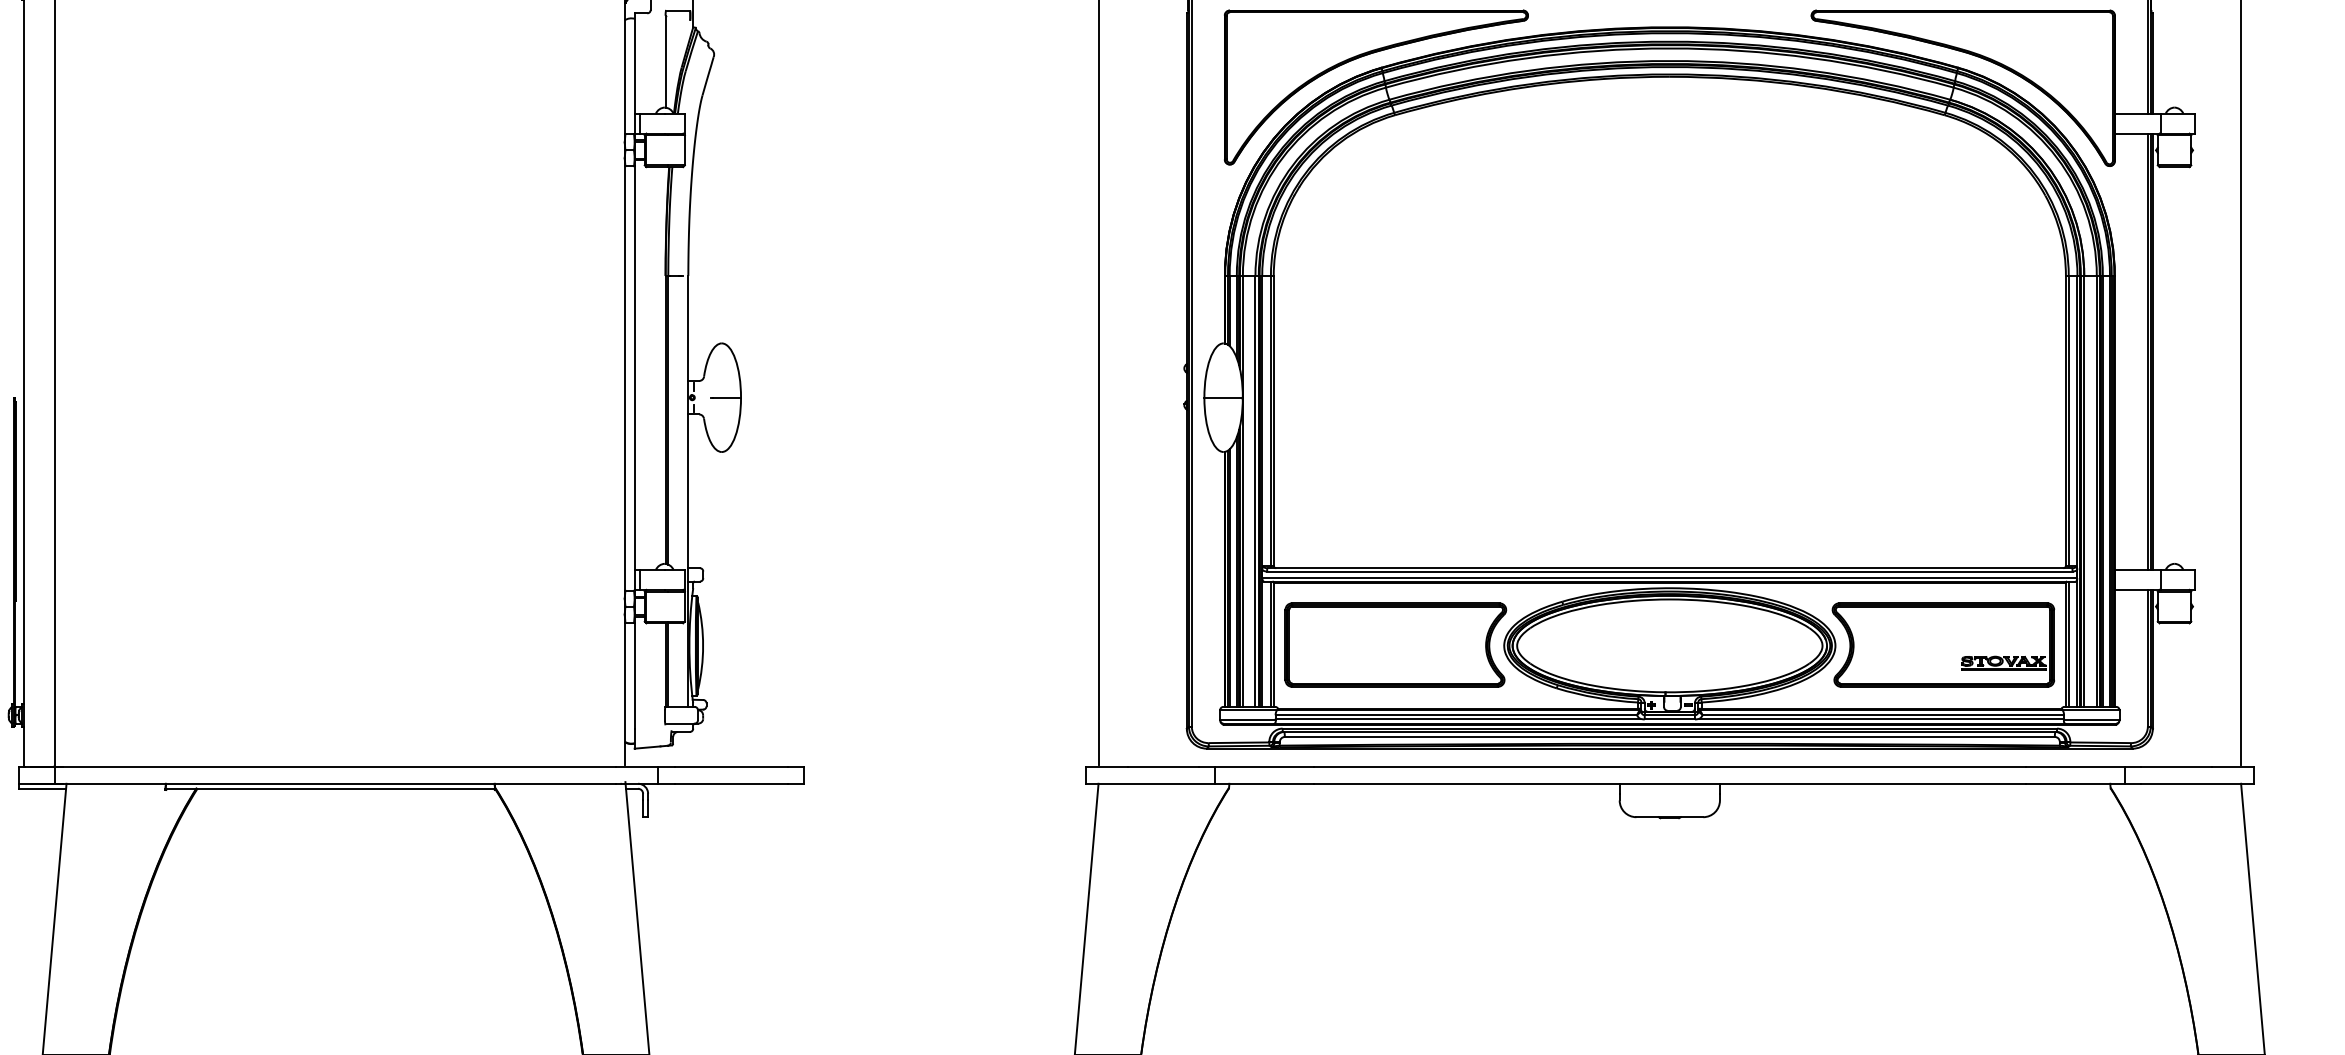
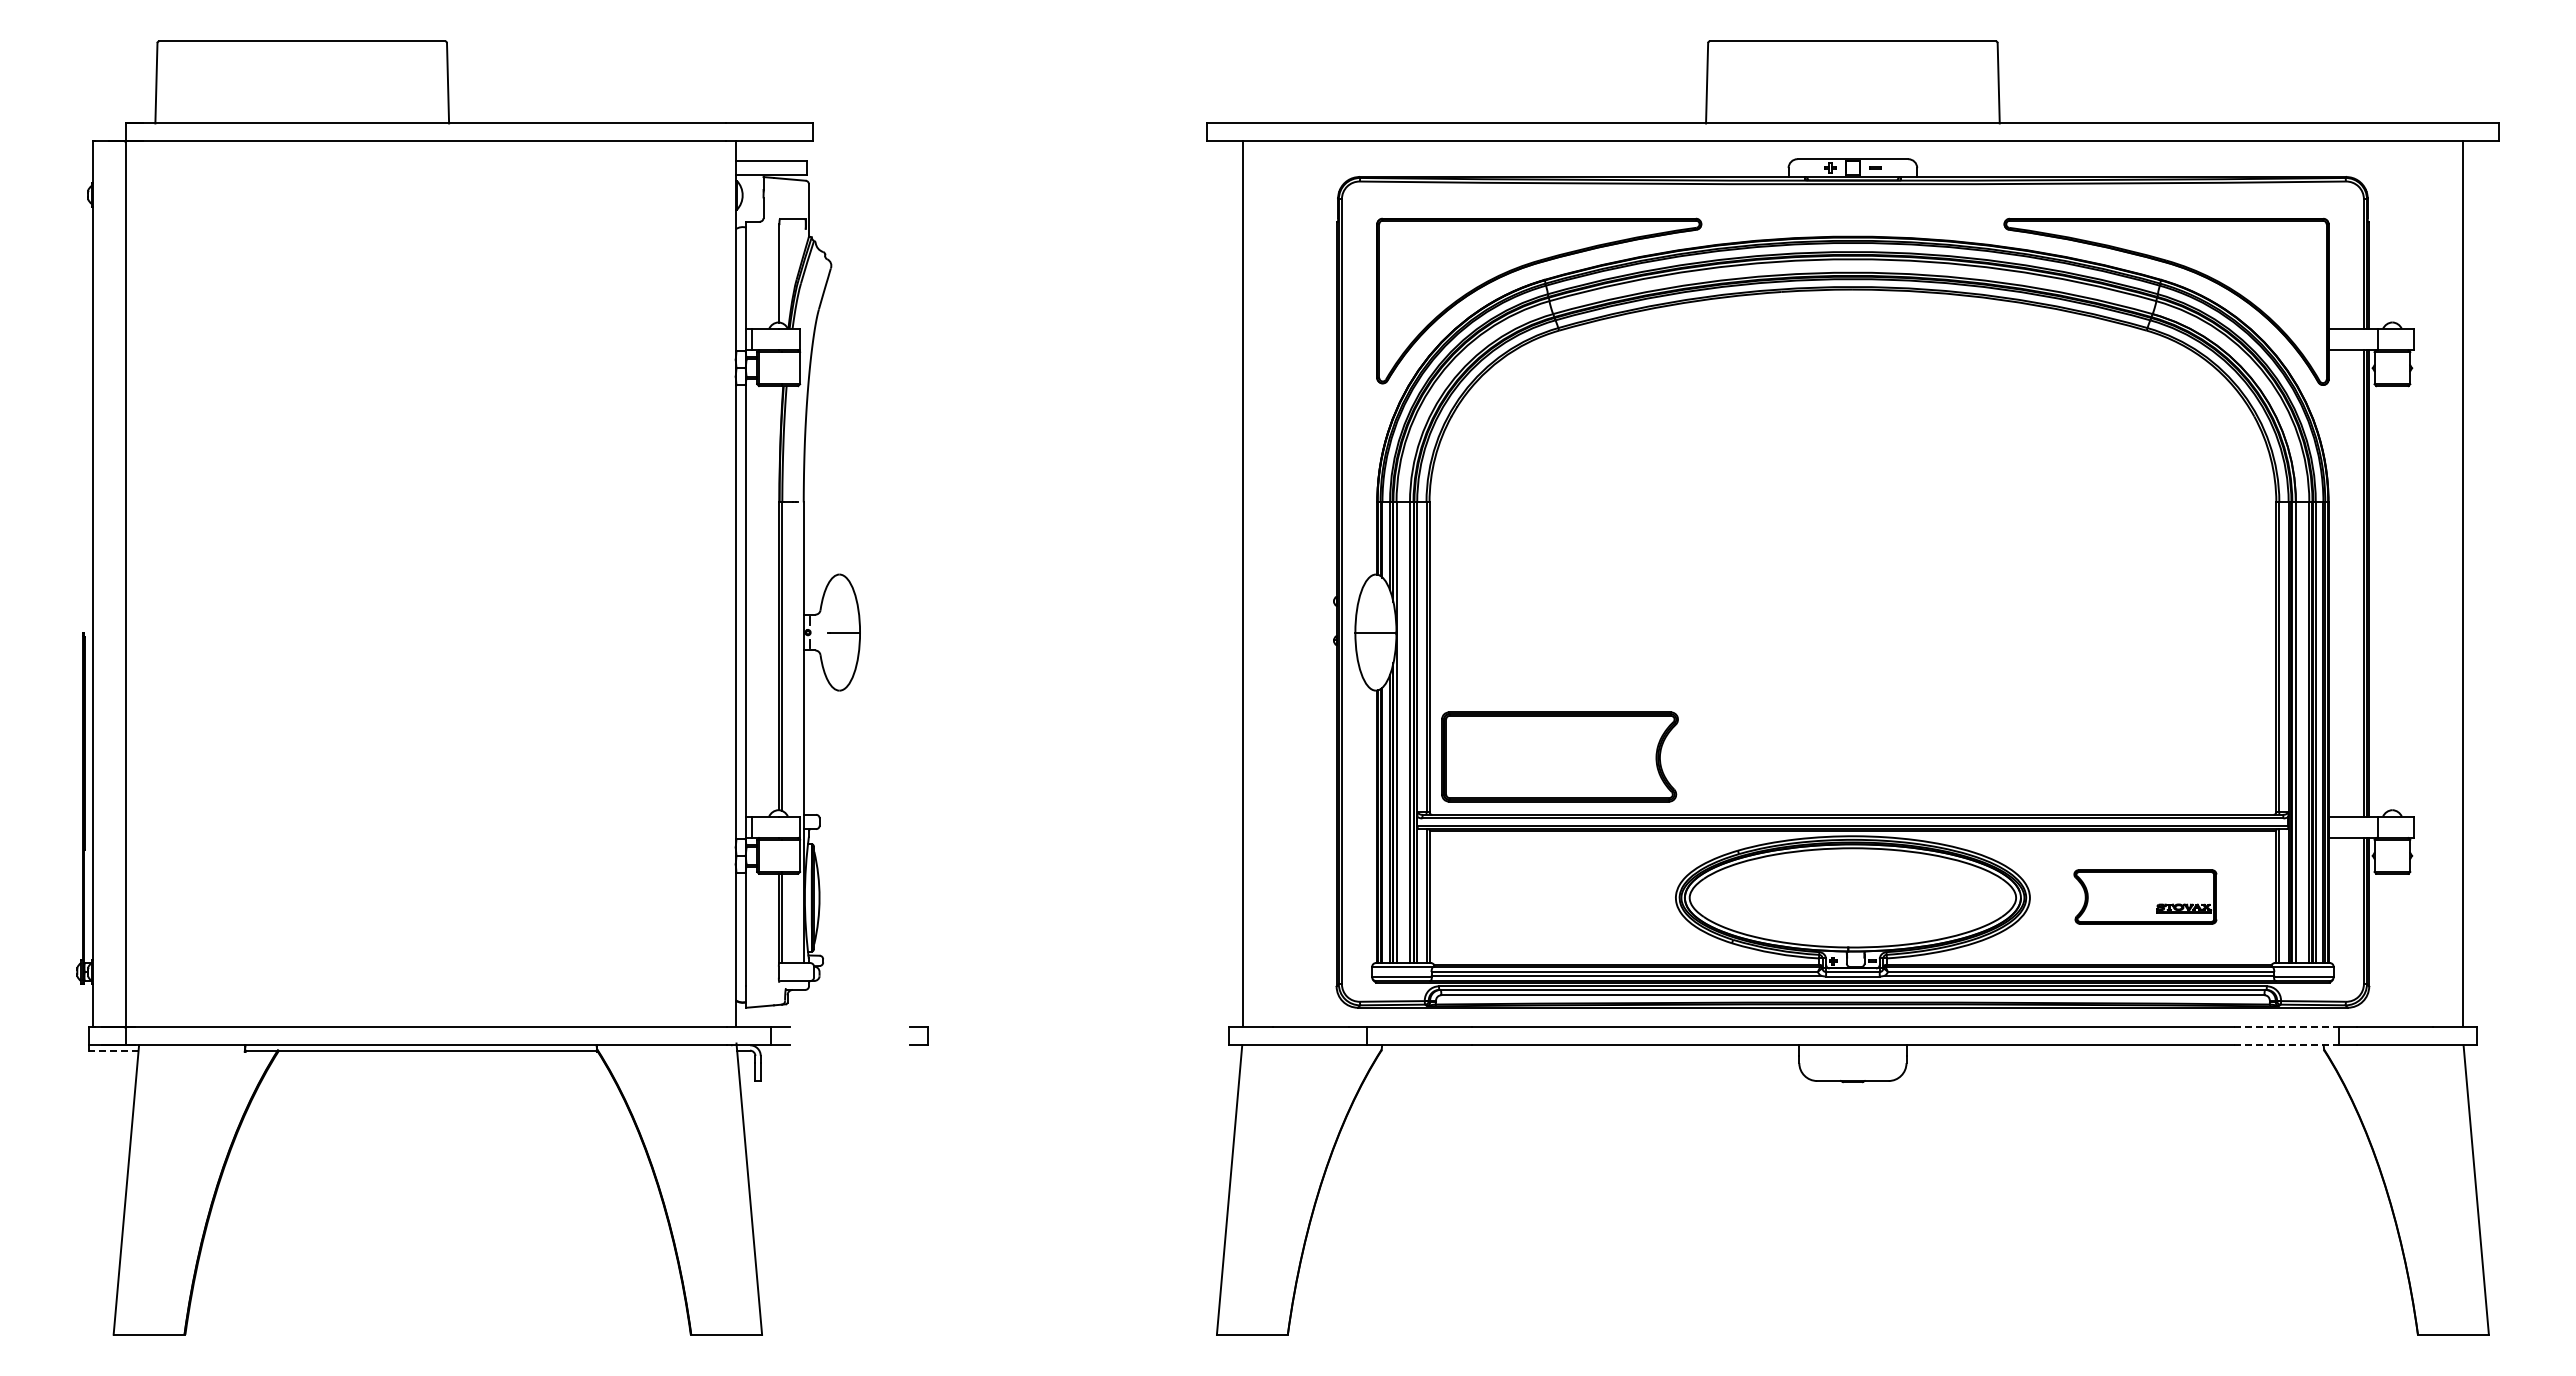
part: (1395, 644) -> (1559, 756), moved
part: (1943, 644) -> (2145, 896), size x0.6
line: (731, 767) -> (849, 1027), removed
line: (2075, 767) -> (2286, 1027), solid -> dashed
line: (731, 783) -> (849, 1045), removed
line: (2075, 783) -> (2286, 1045), solid -> dashed
line: (42, 788) -> (113, 1050), solid -> dashed

